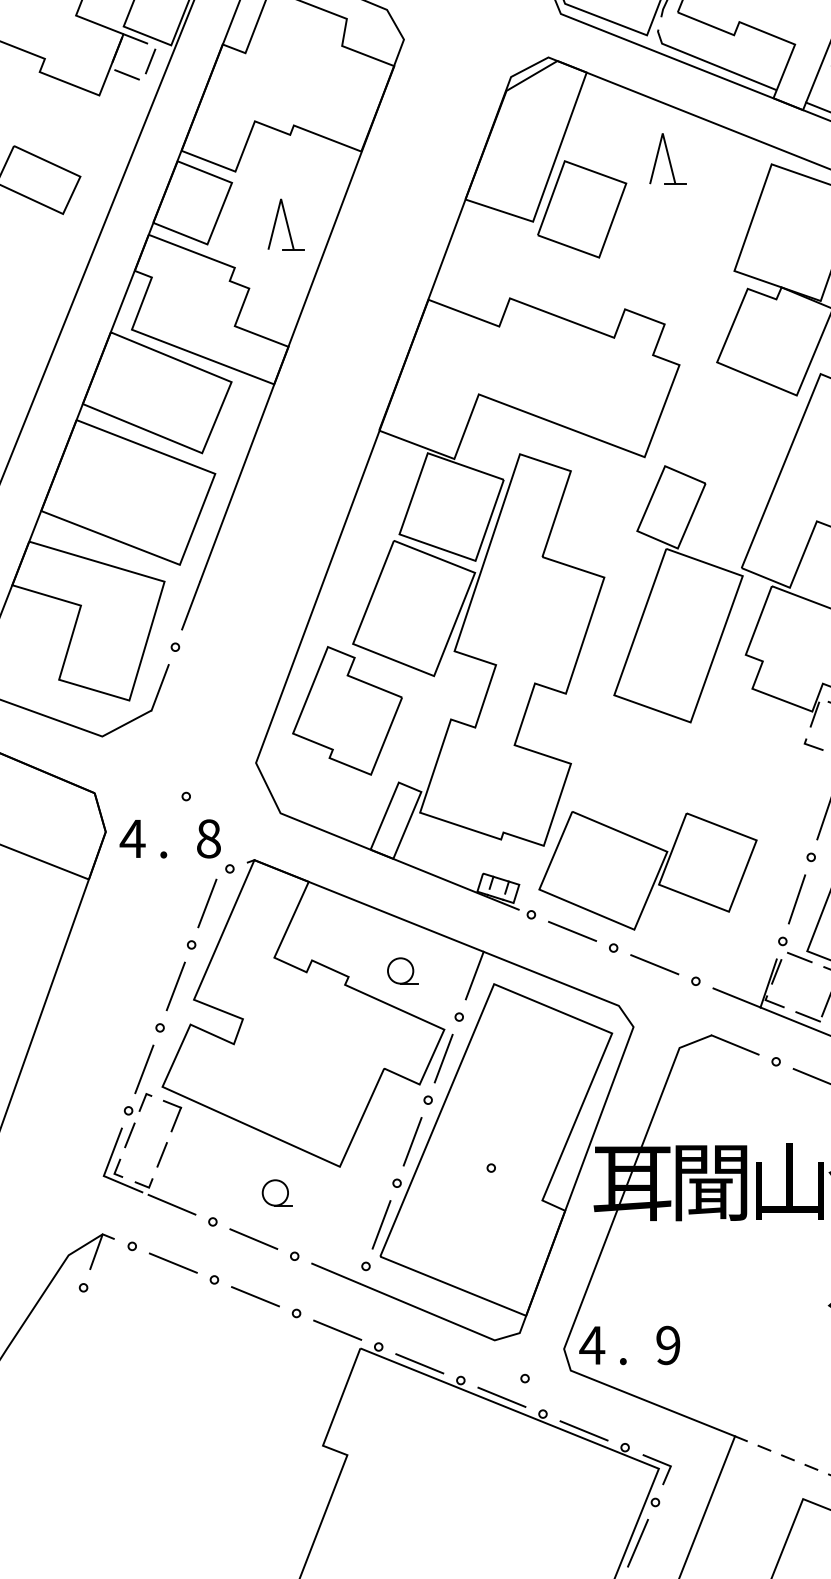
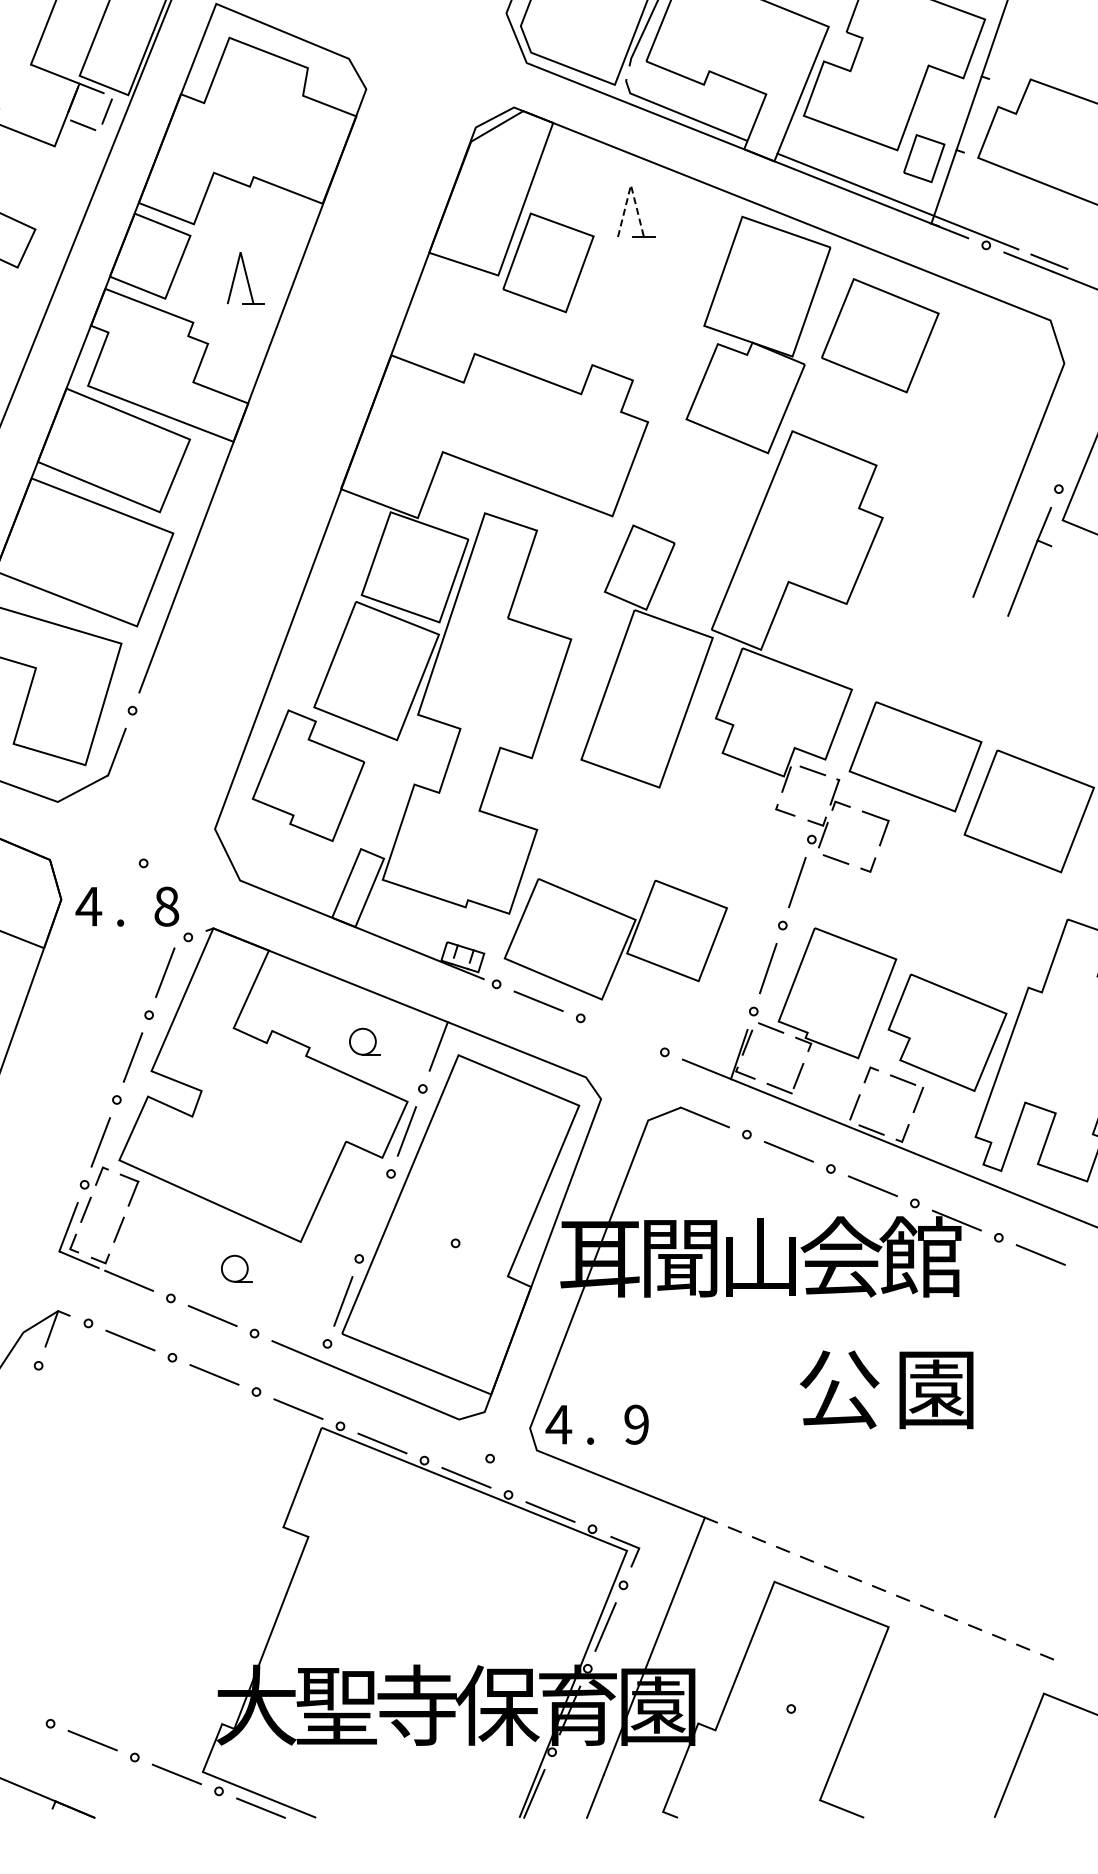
line: (662, 133) -> (630, 185), solid -> dashed
line: (654, 964) -> (622, 1035), removed
line: (412, 1141) -> (375, 1216), removed

